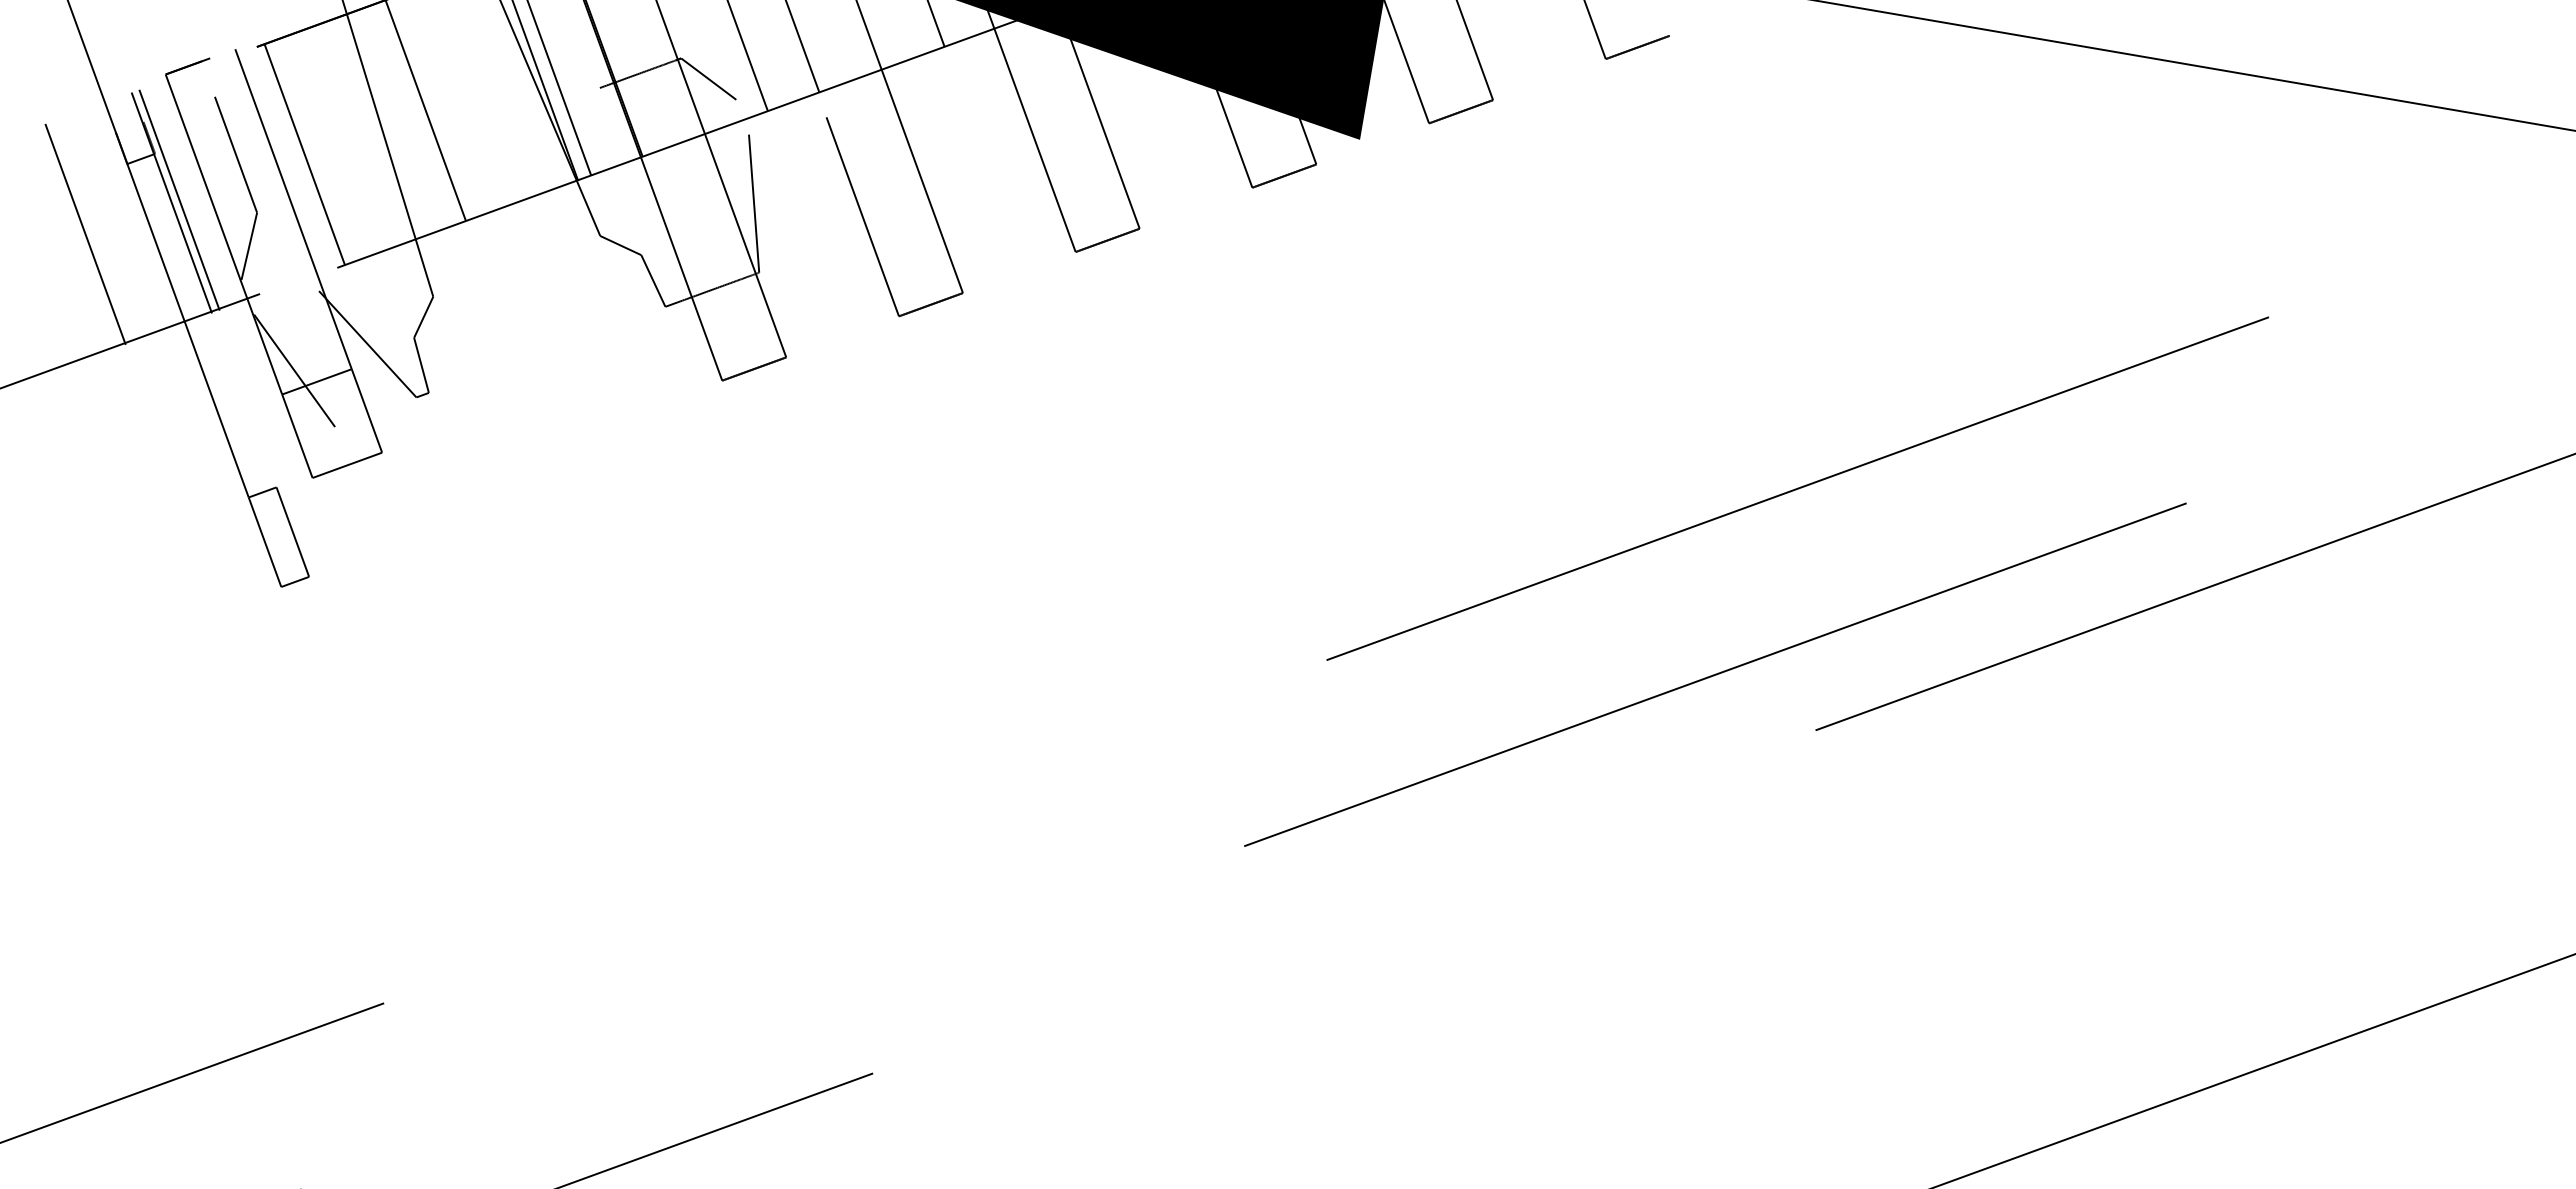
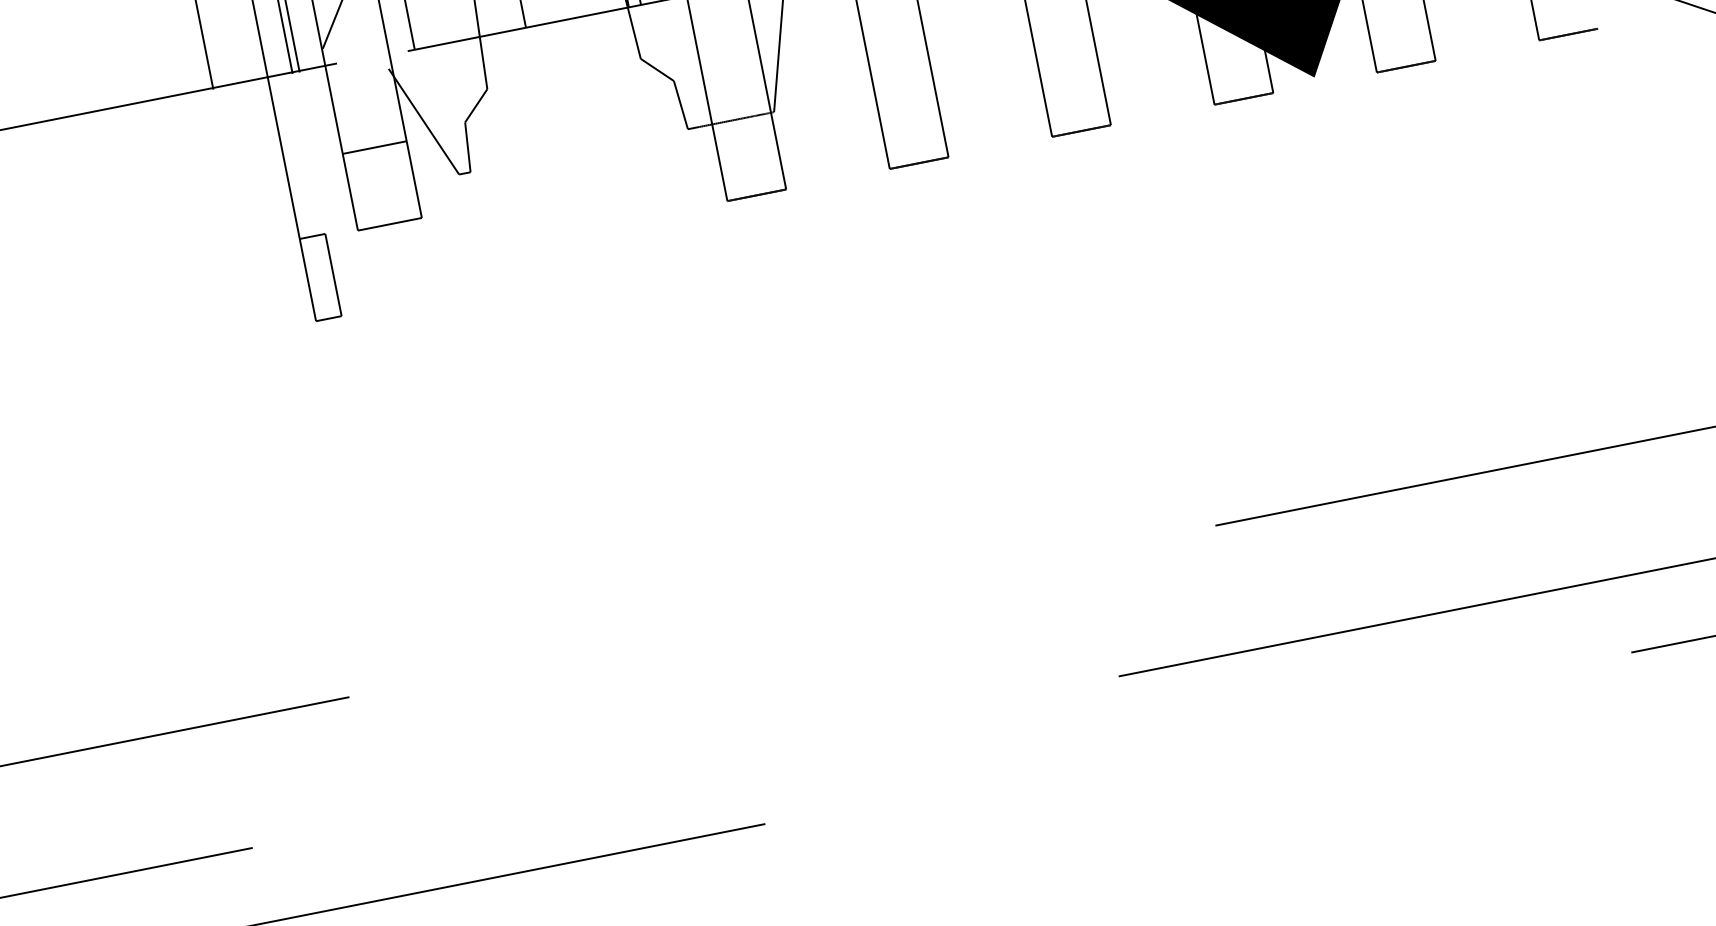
line: (294, 370) -> (356, 134), removed

